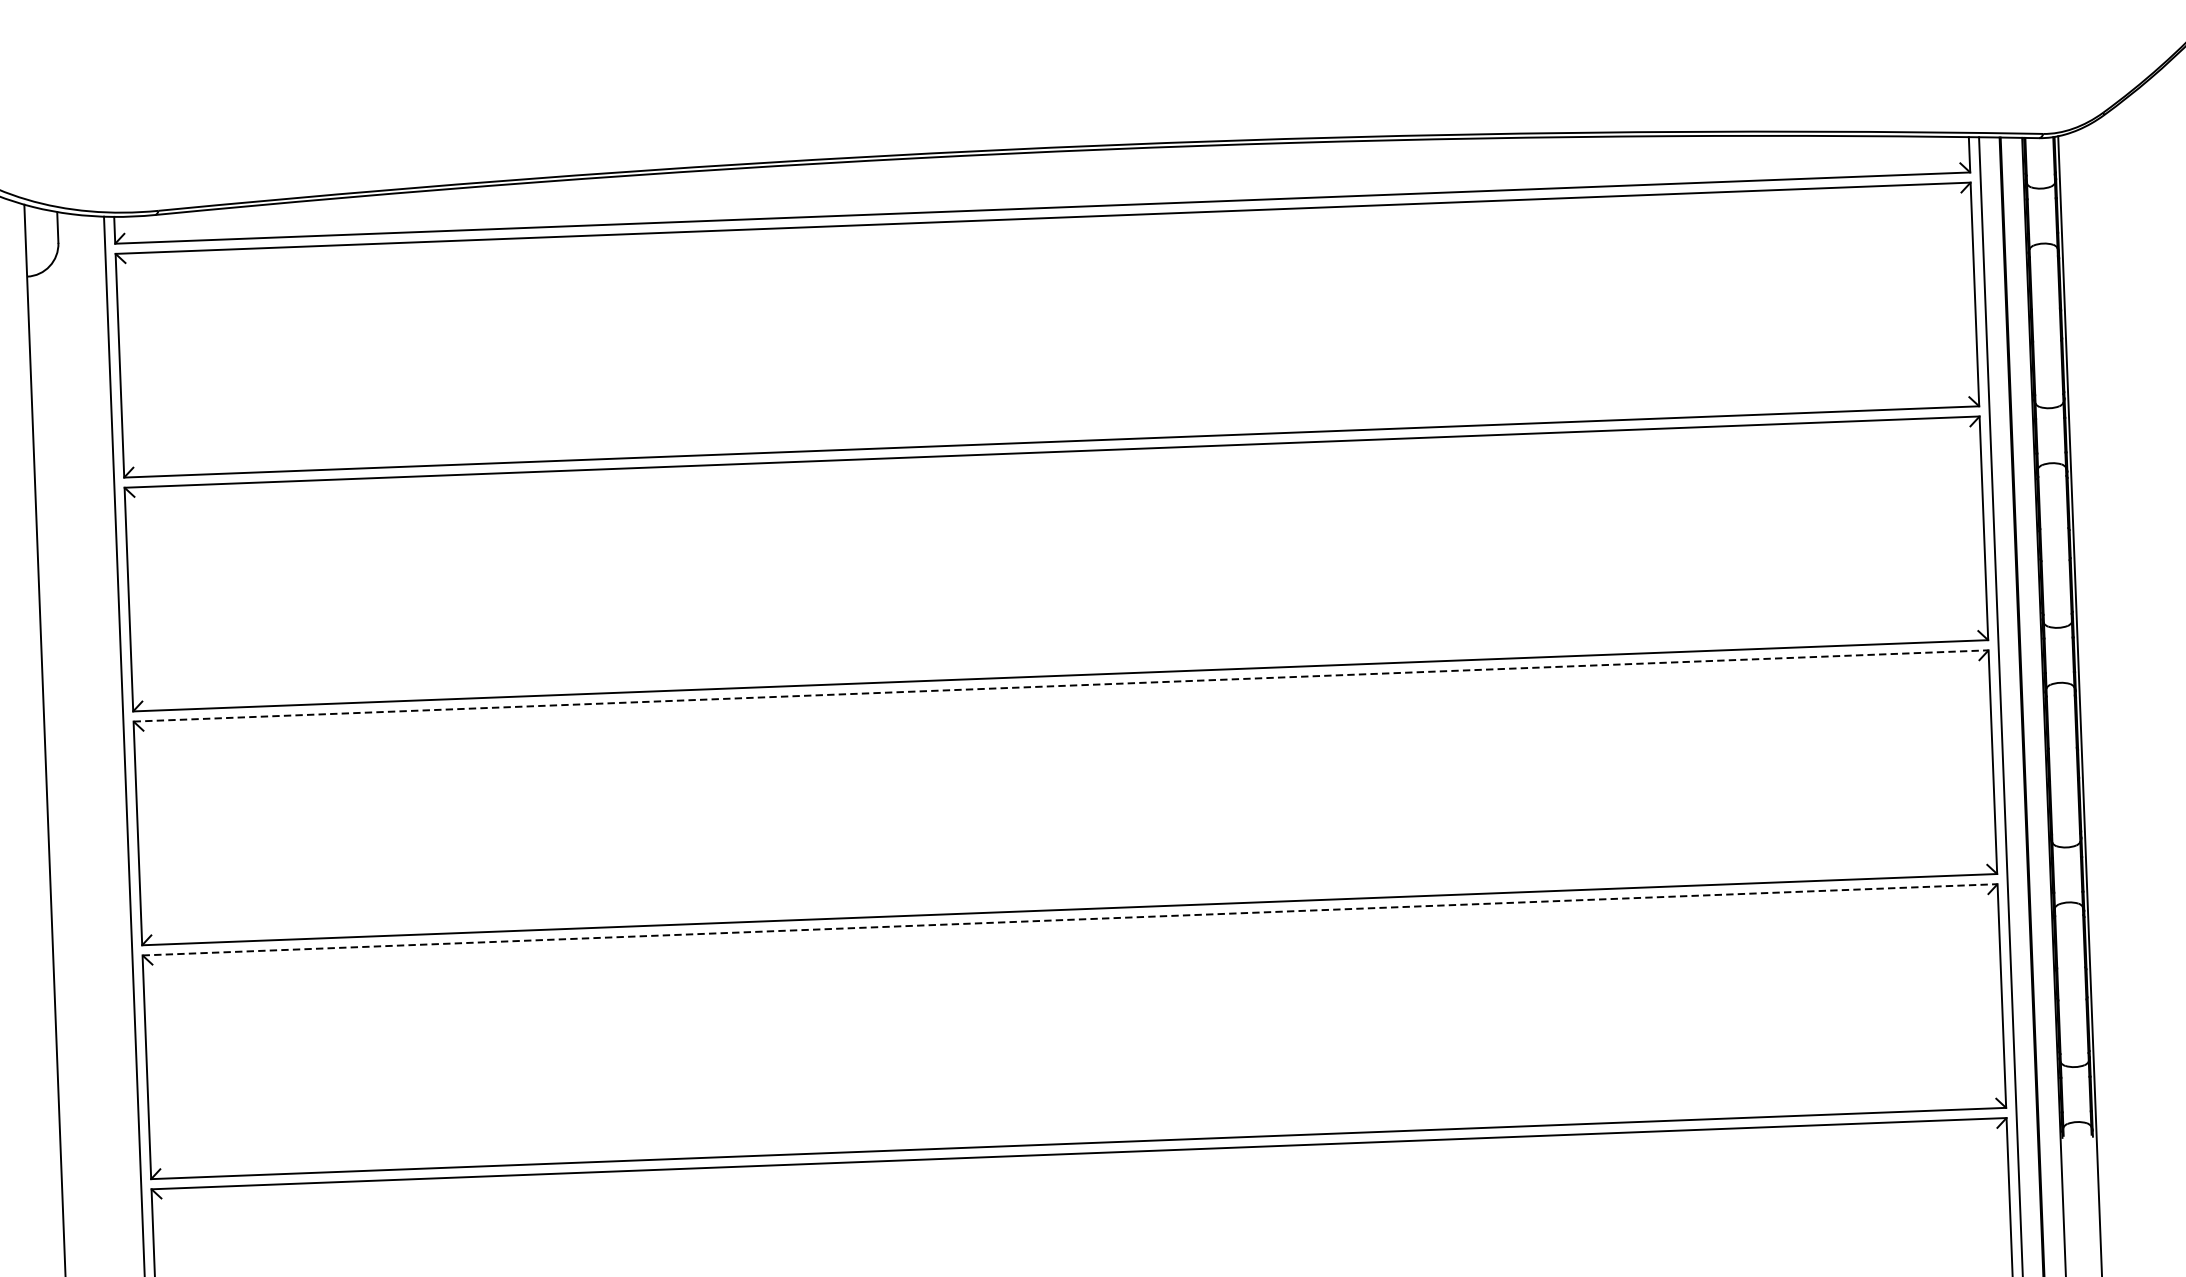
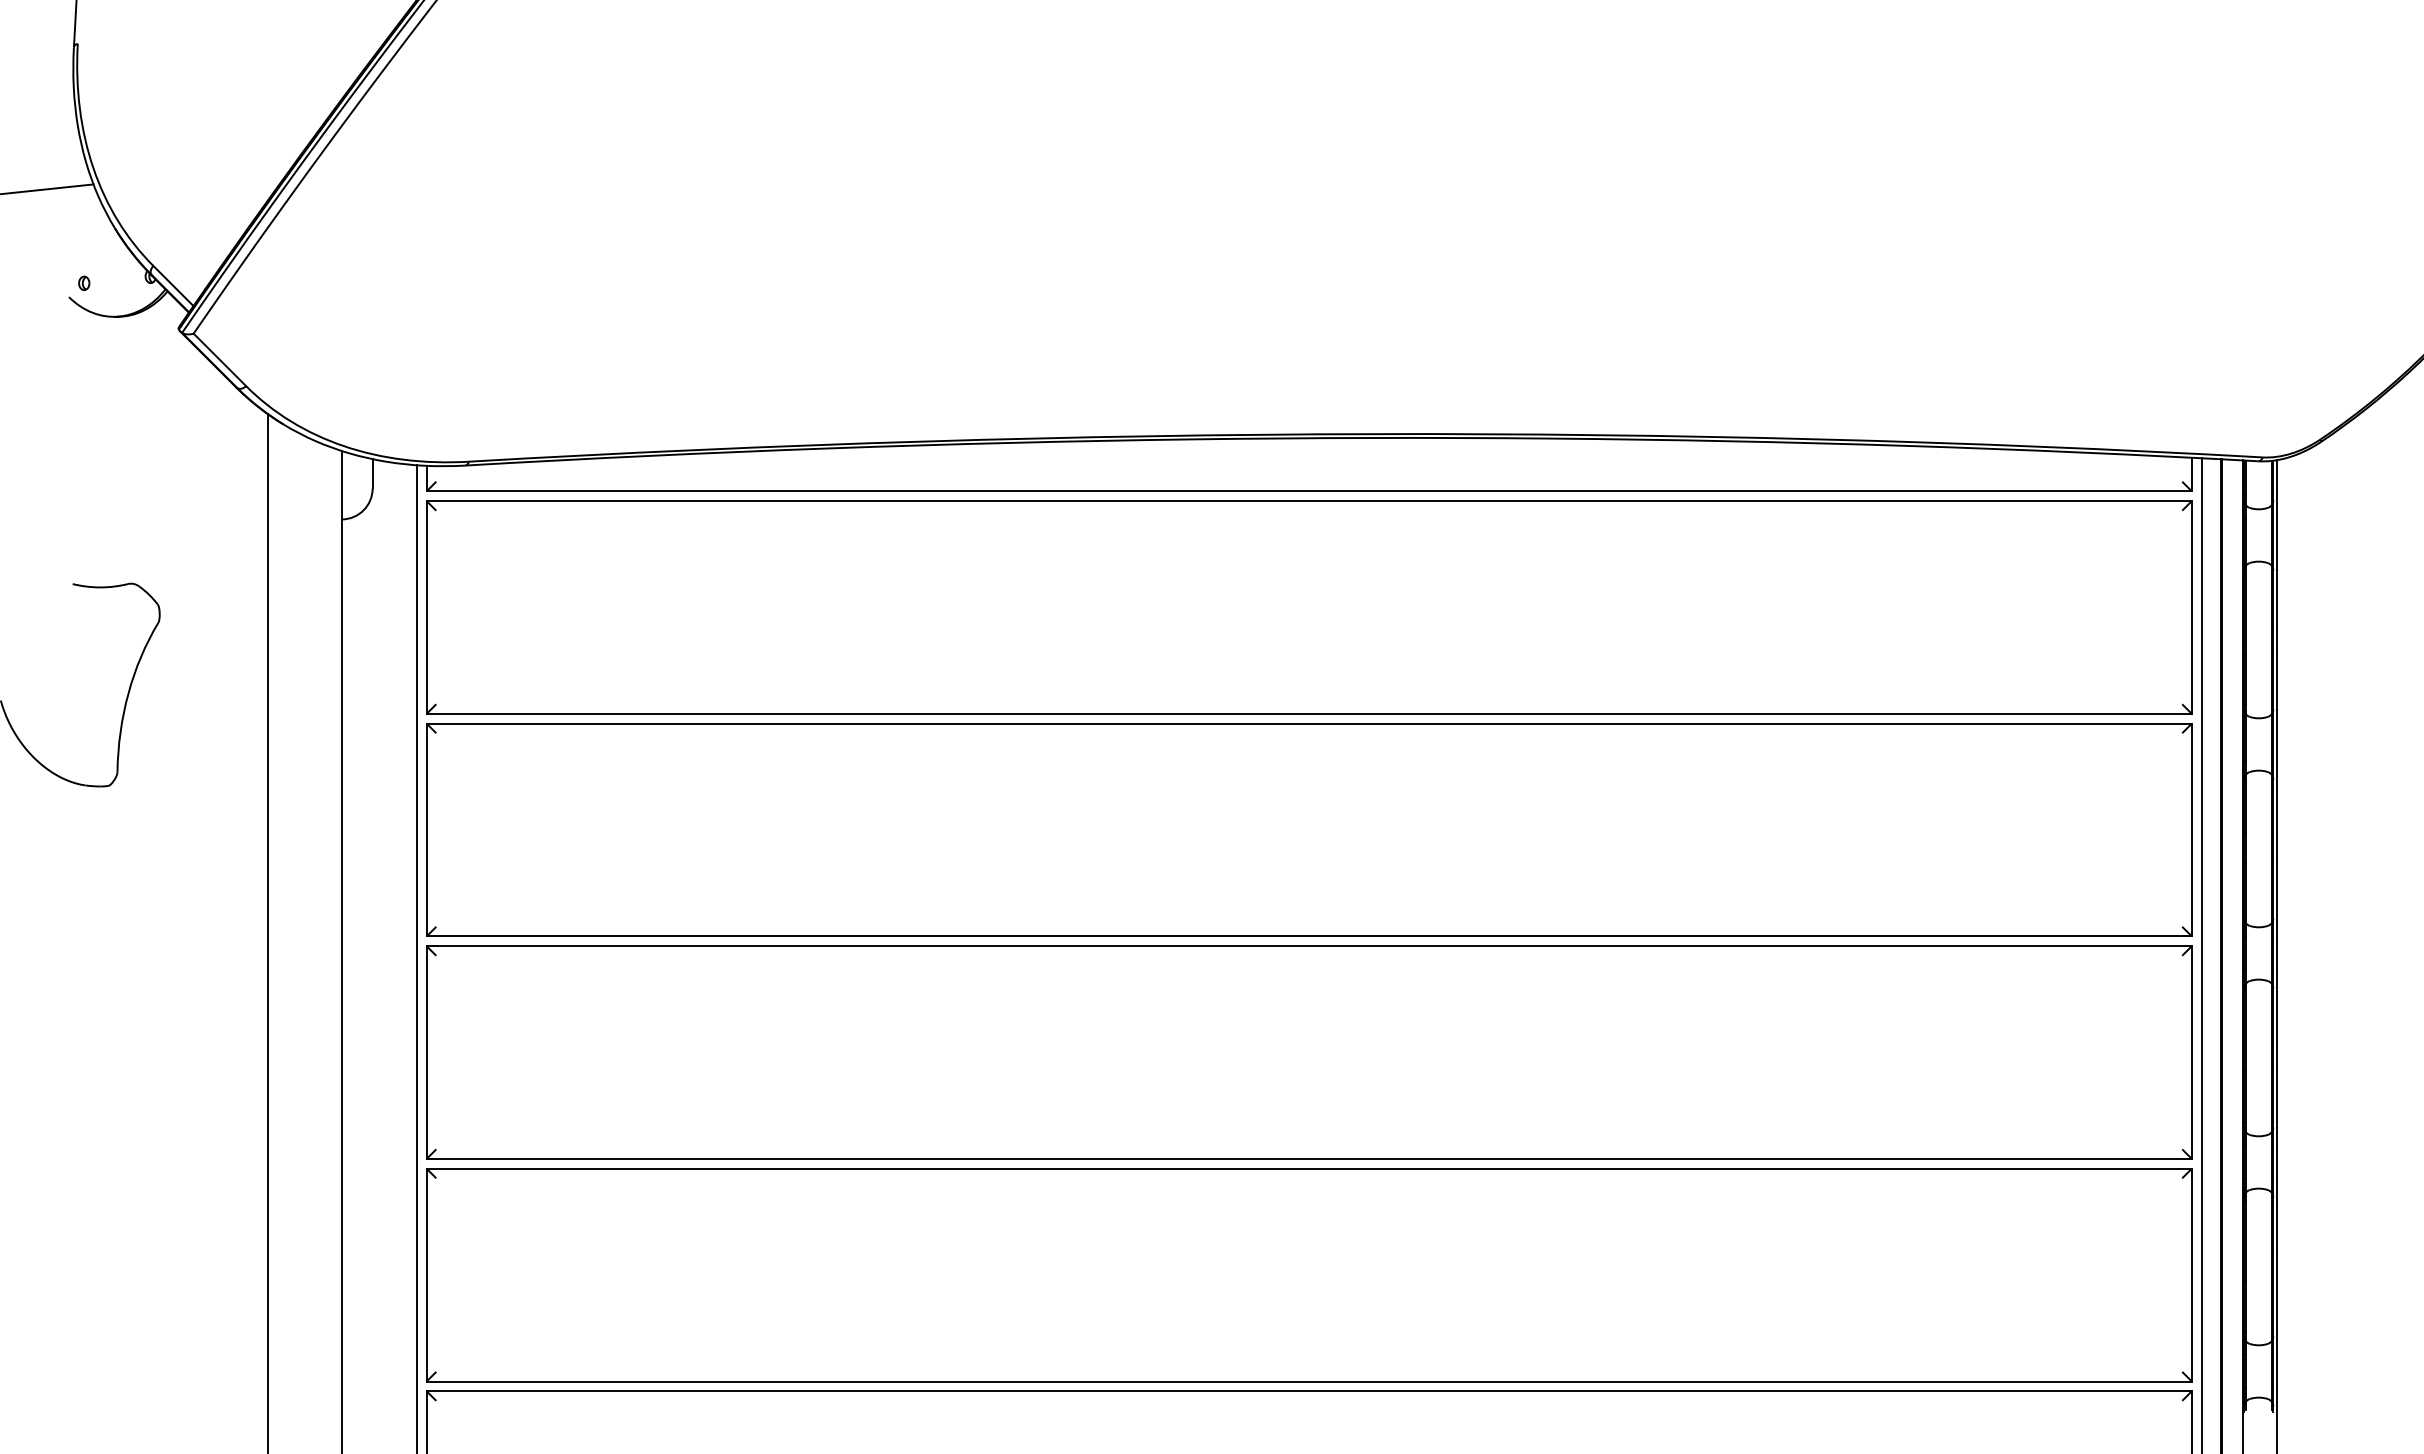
line: (1061, 686) -> (1309, 946), dashed -> solid
line: (1070, 919) -> (1309, 1168), dashed -> solid

